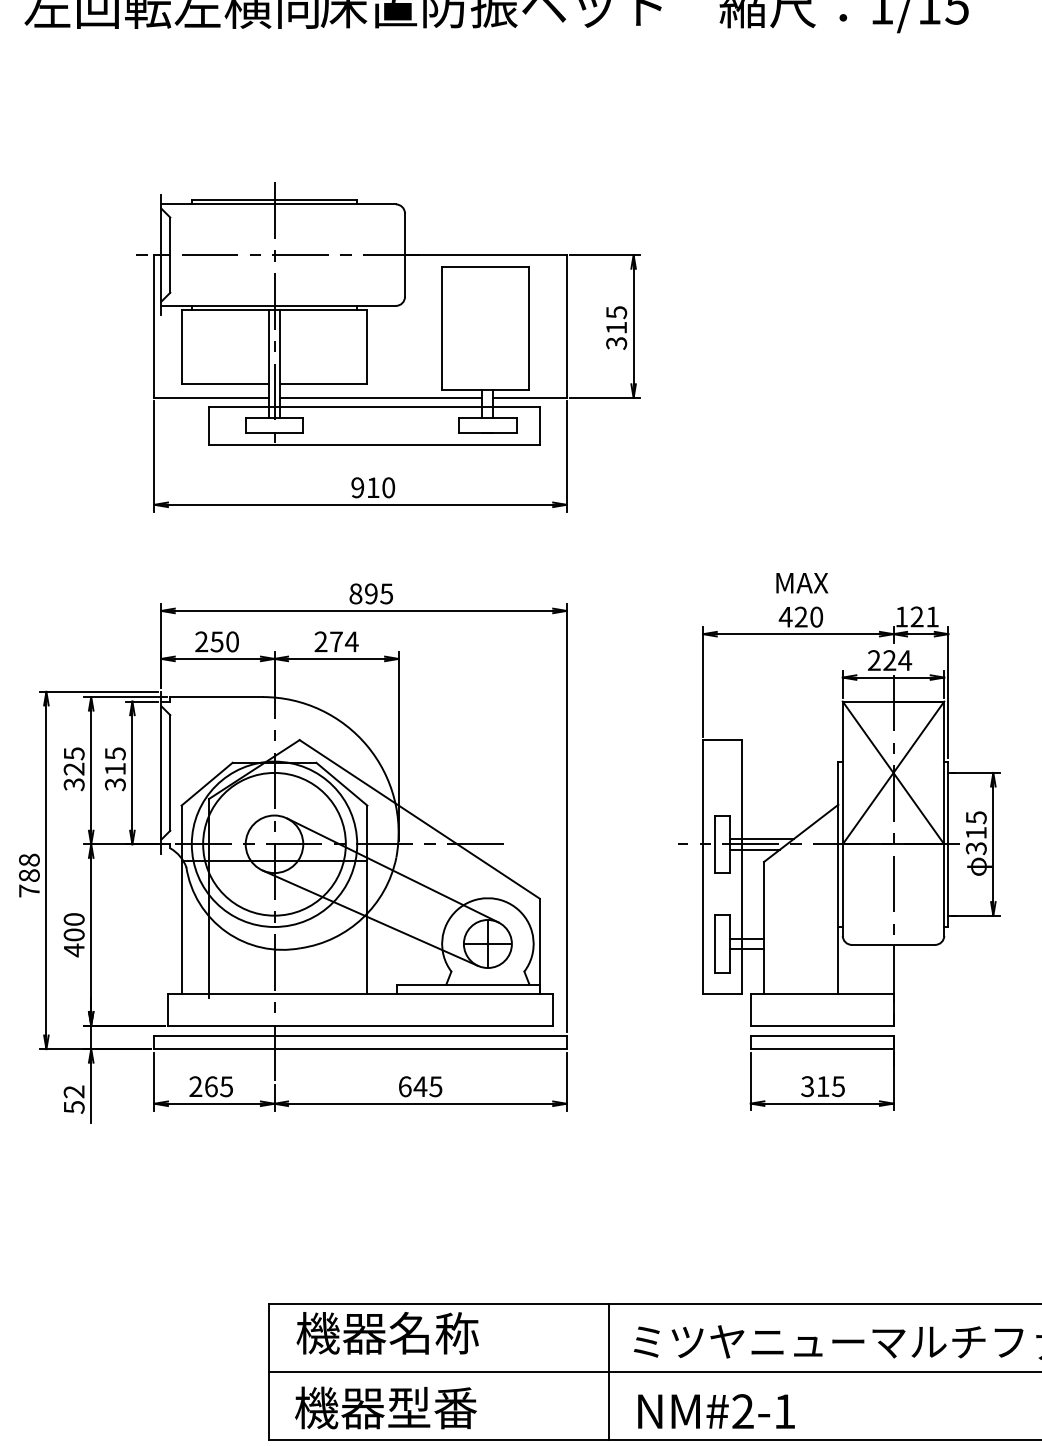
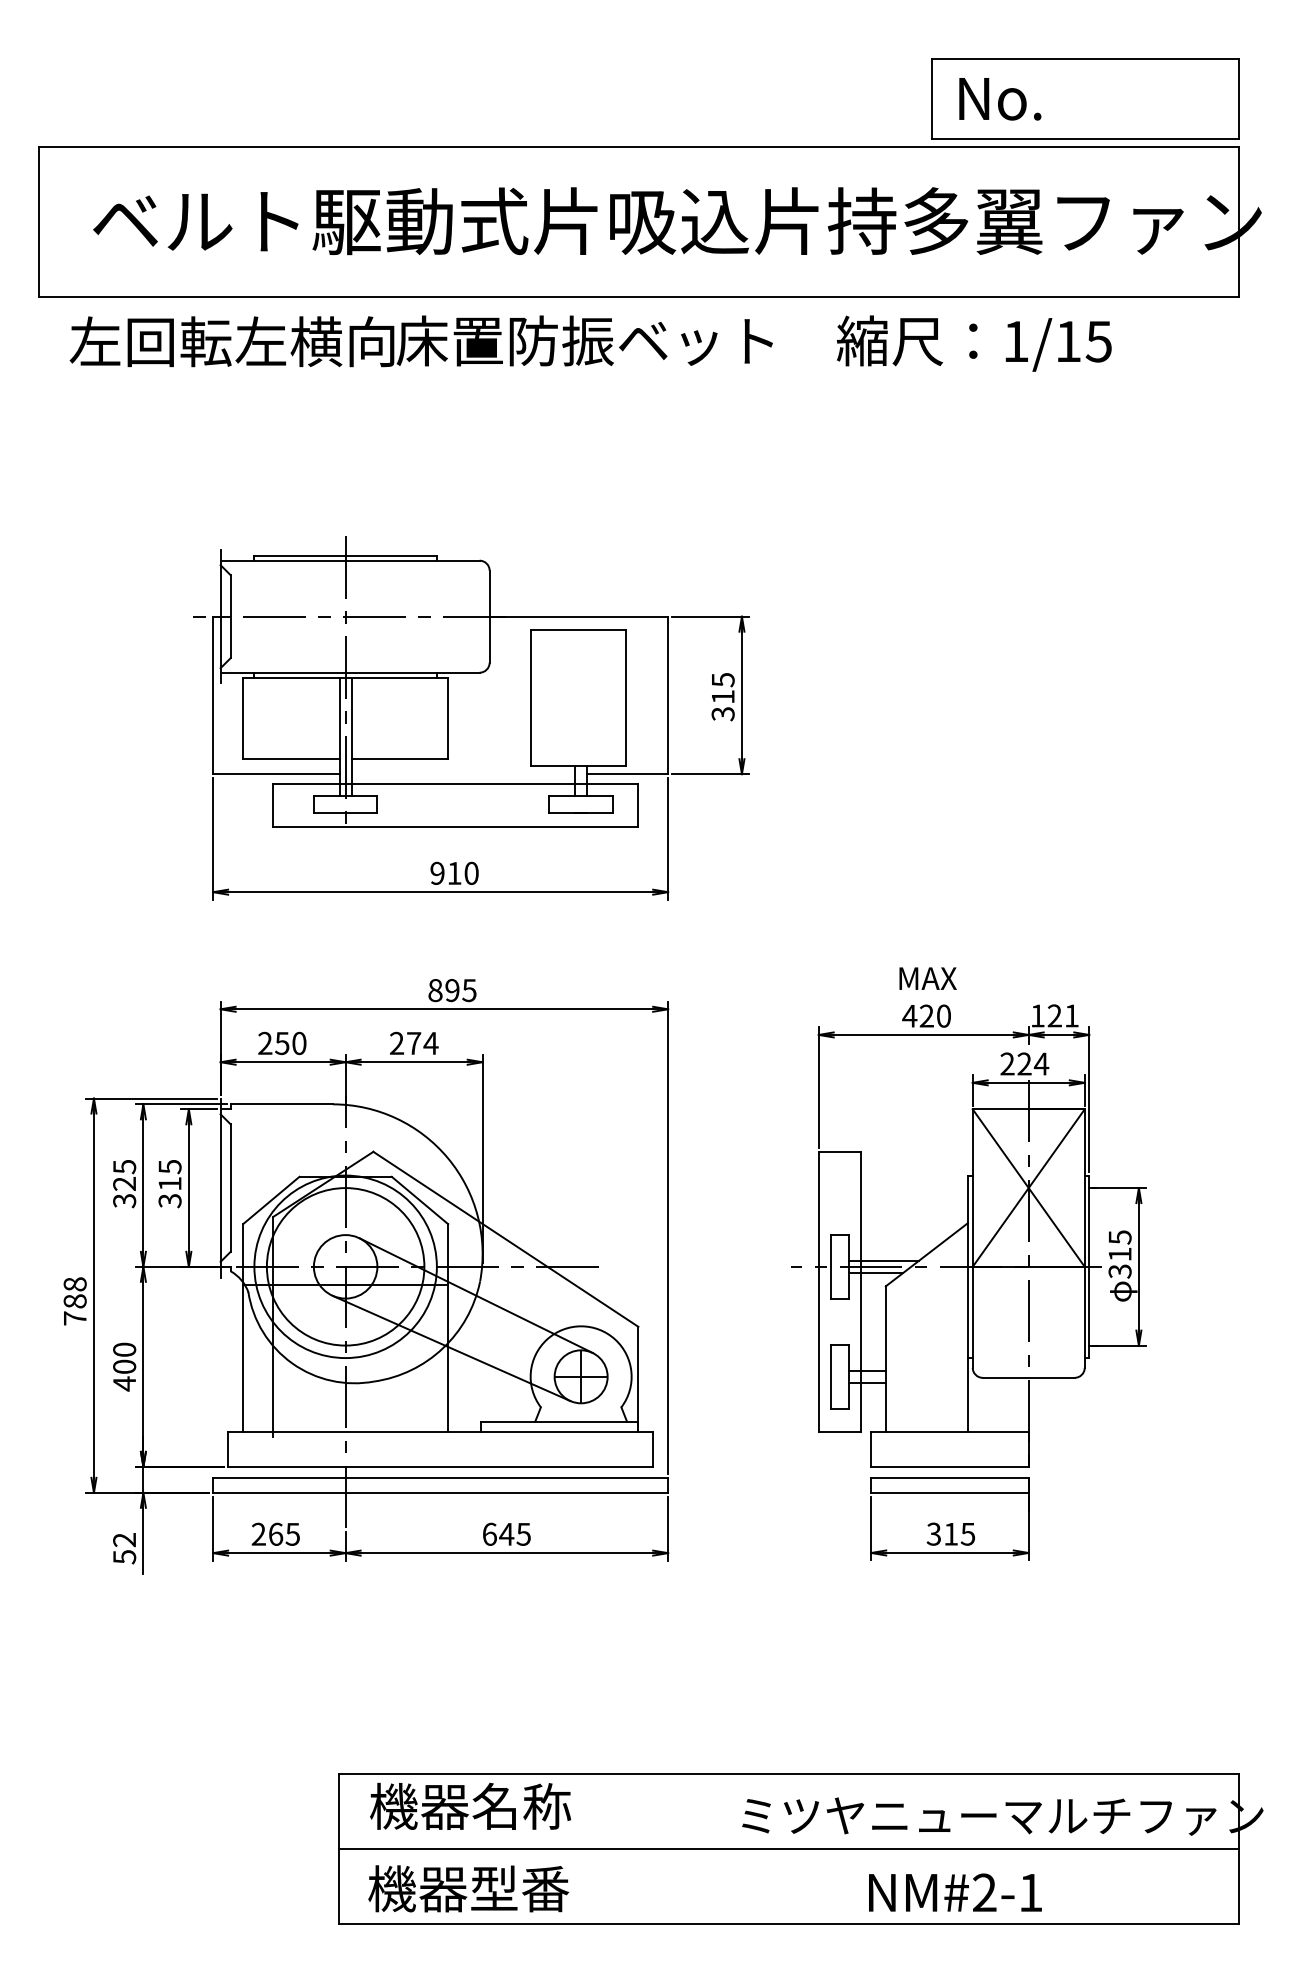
line: (381, 398) -> (463, 774), removed
line: (608, 1372) -> (714, 1849), removed
text: (716, 1411) -> (955, 1892), moved

